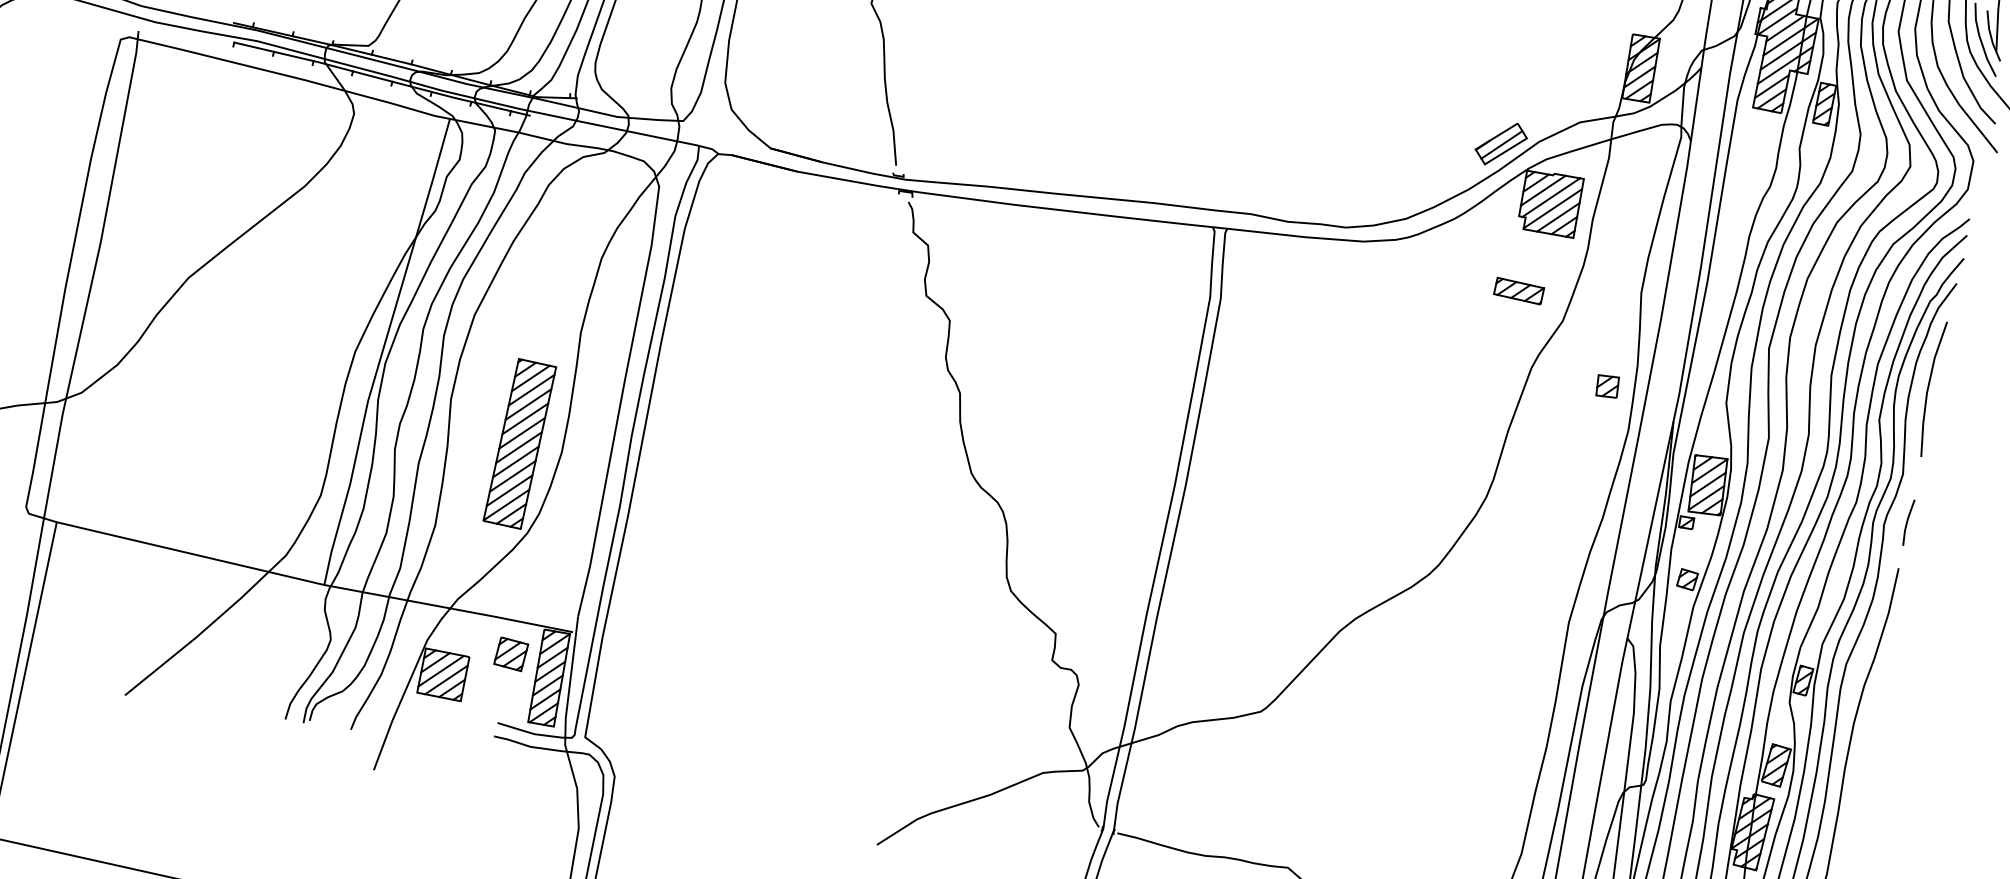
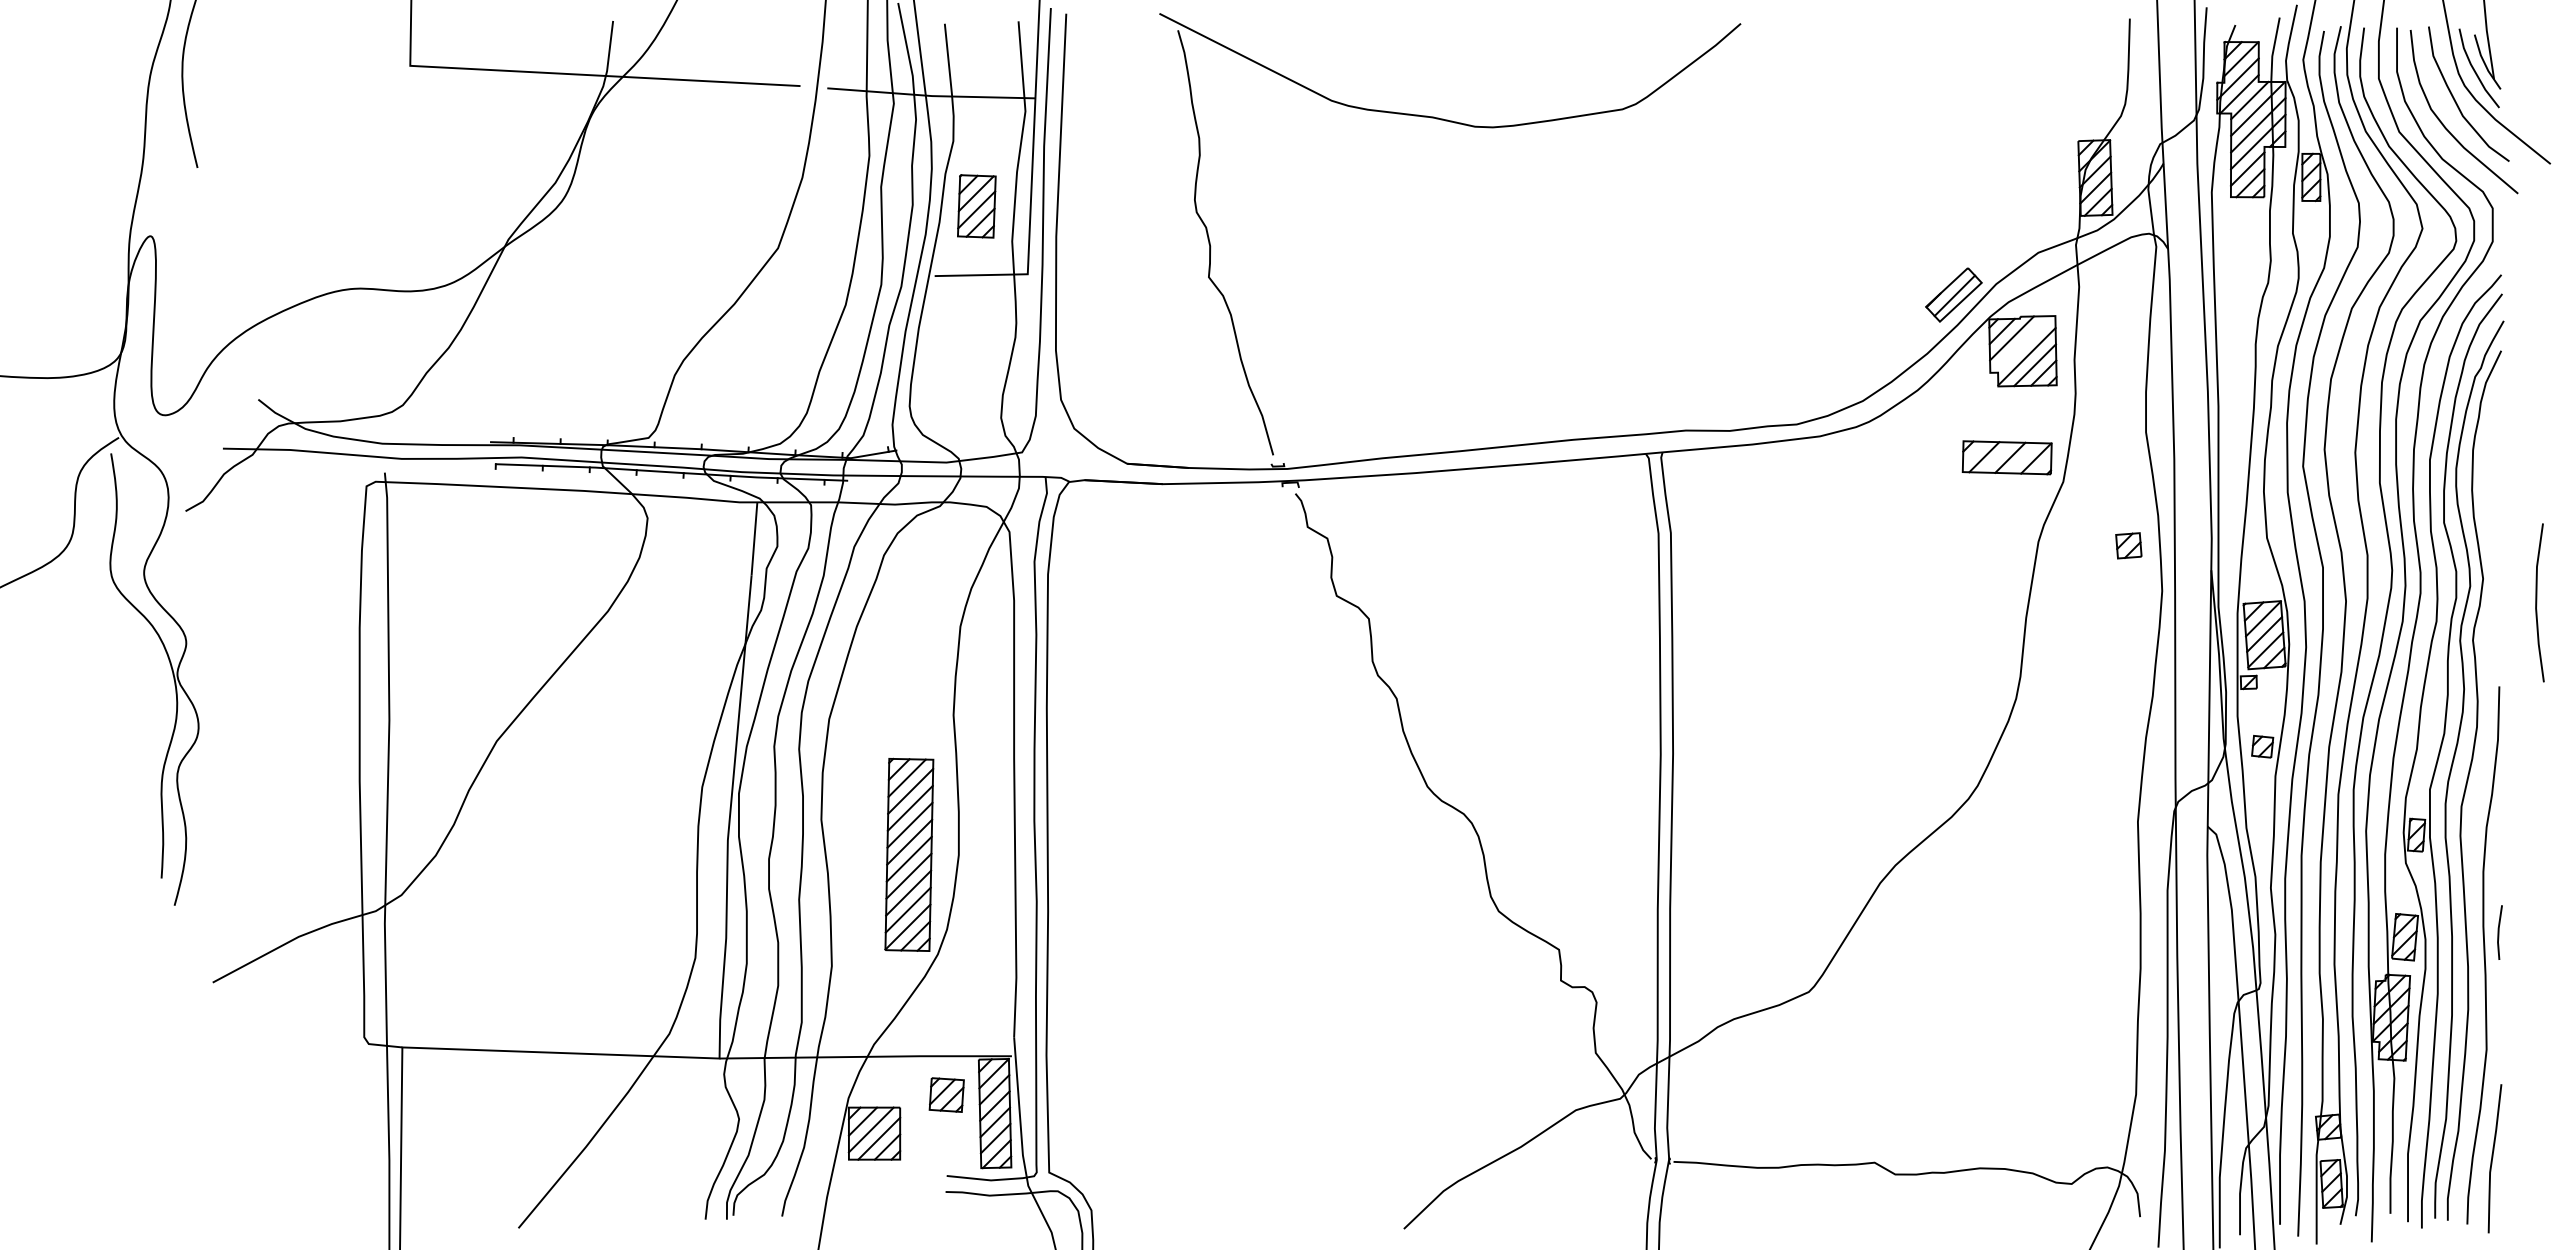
line: (1551, 197) -> (2022, 344), removed
part: (1518, 290) -> (2006, 457), size x1.6
line: (1929, 388) -> (2537, 602), moved
line: (1907, 522) -> (2499, 932), moved

